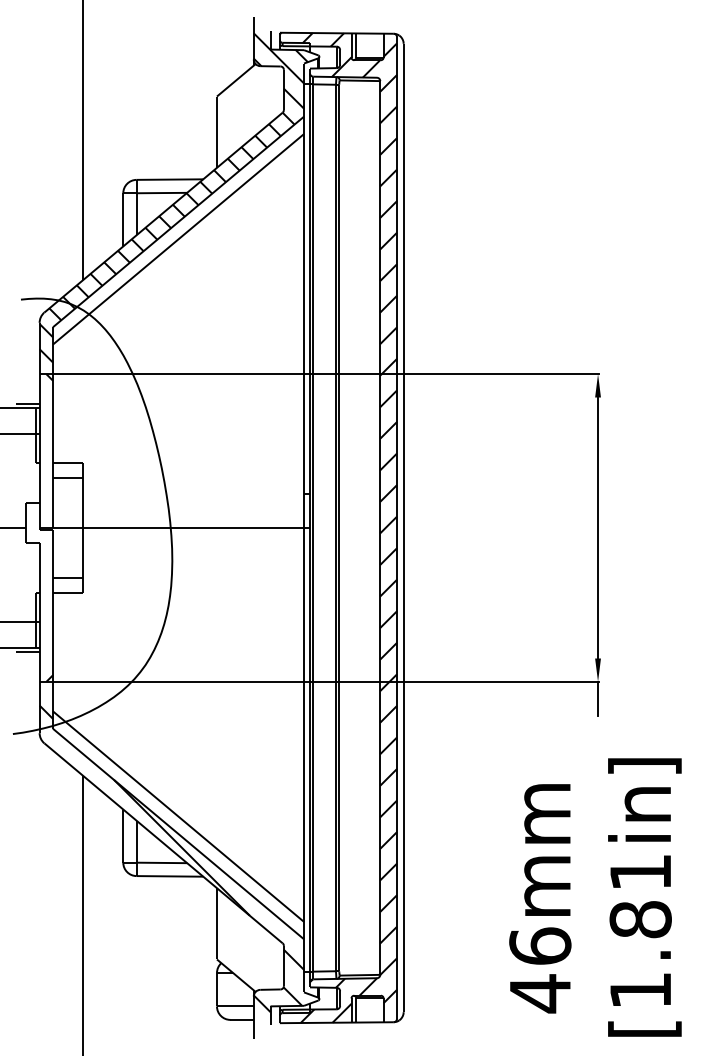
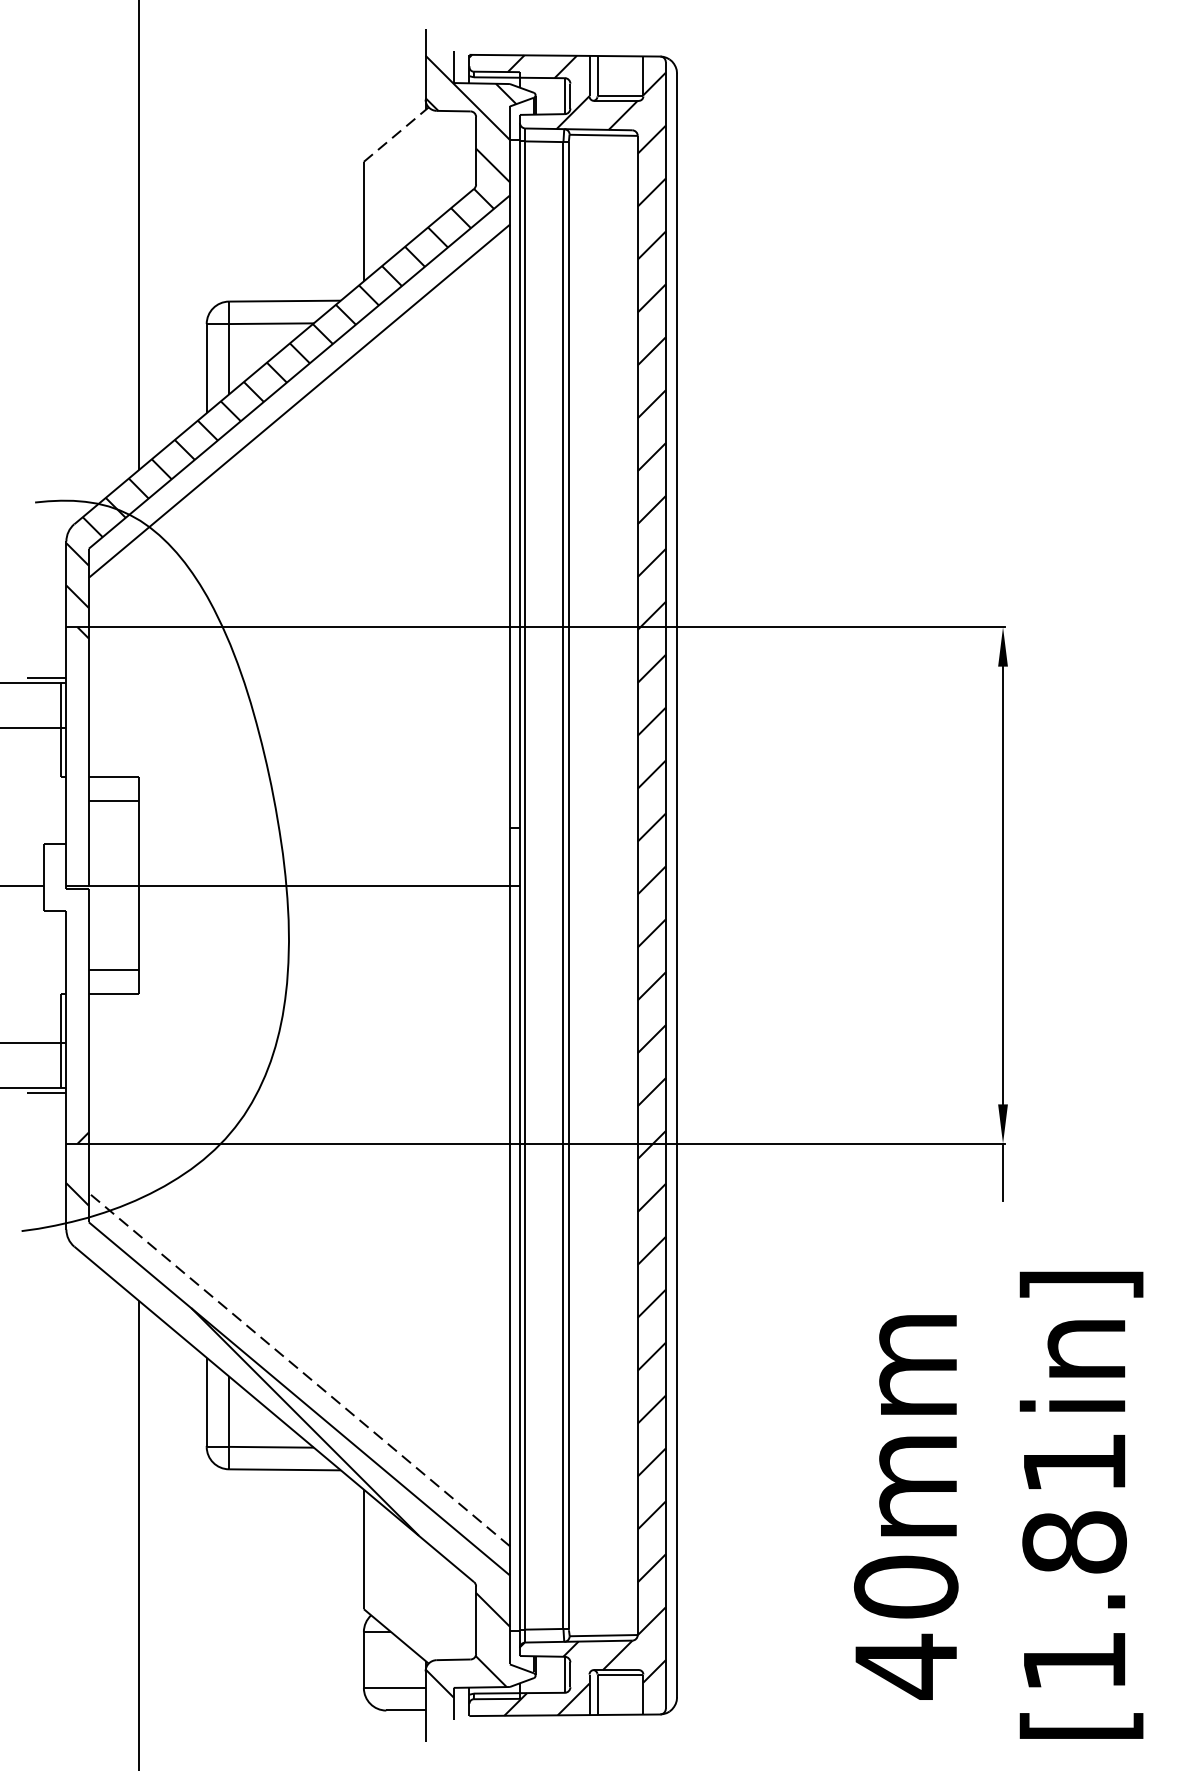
line: (236, 80) -> (396, 134), solid -> dashed
line: (178, 816) -> (299, 1369), solid -> dashed
text: (540, 945) -> (906, 1585), 46mm -> 40mm

